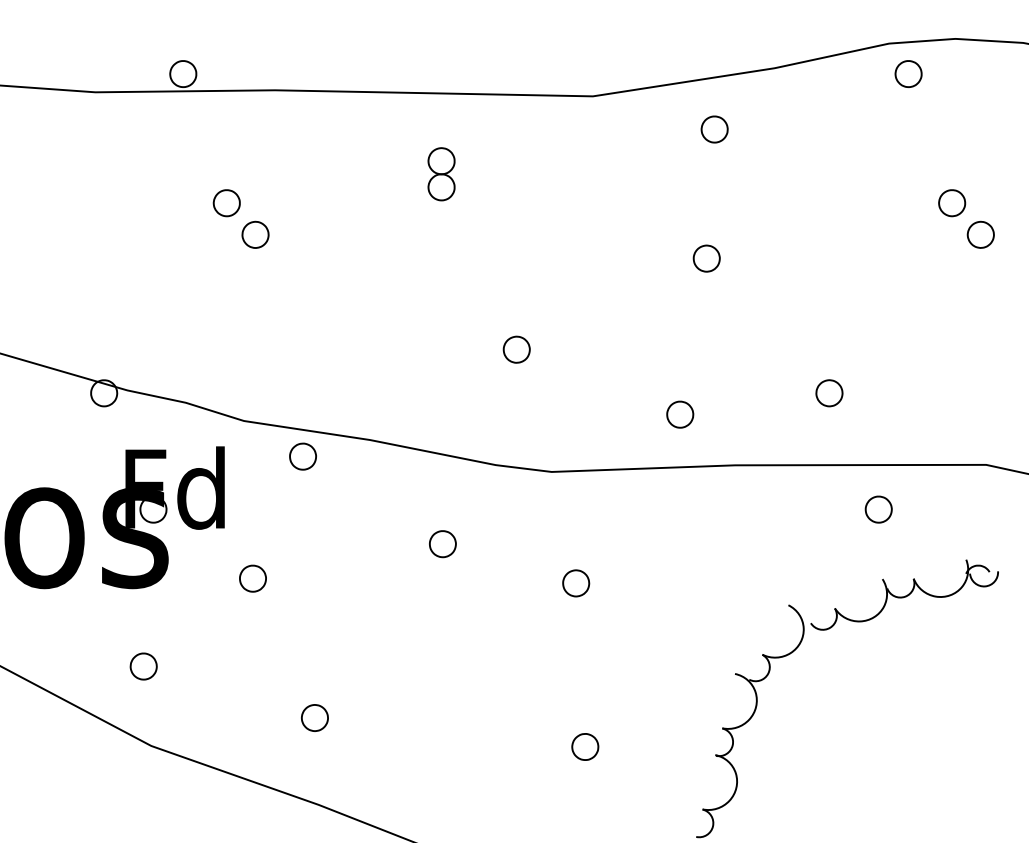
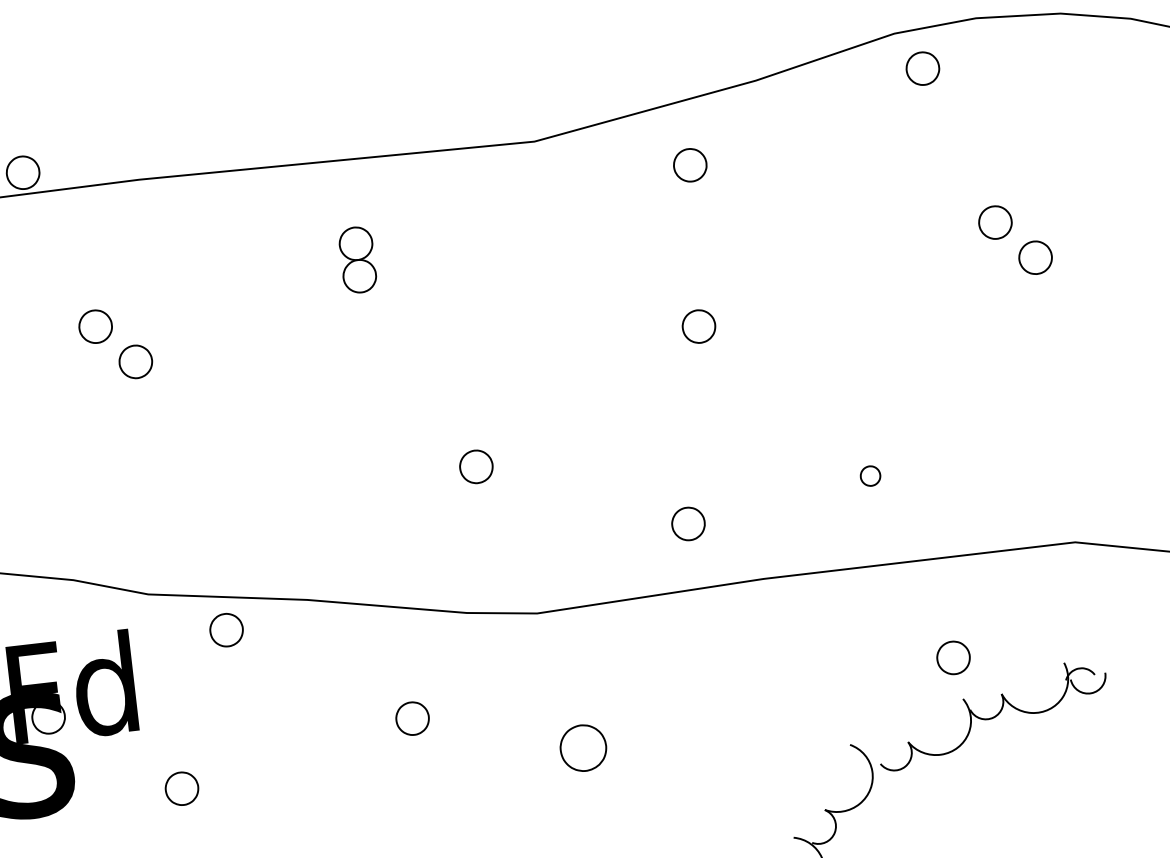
part: (829, 393) -> (870, 476), size x0.6
part: (878, 509) -> (953, 657), moved
part: (576, 583) -> (584, 748), size x1.4

